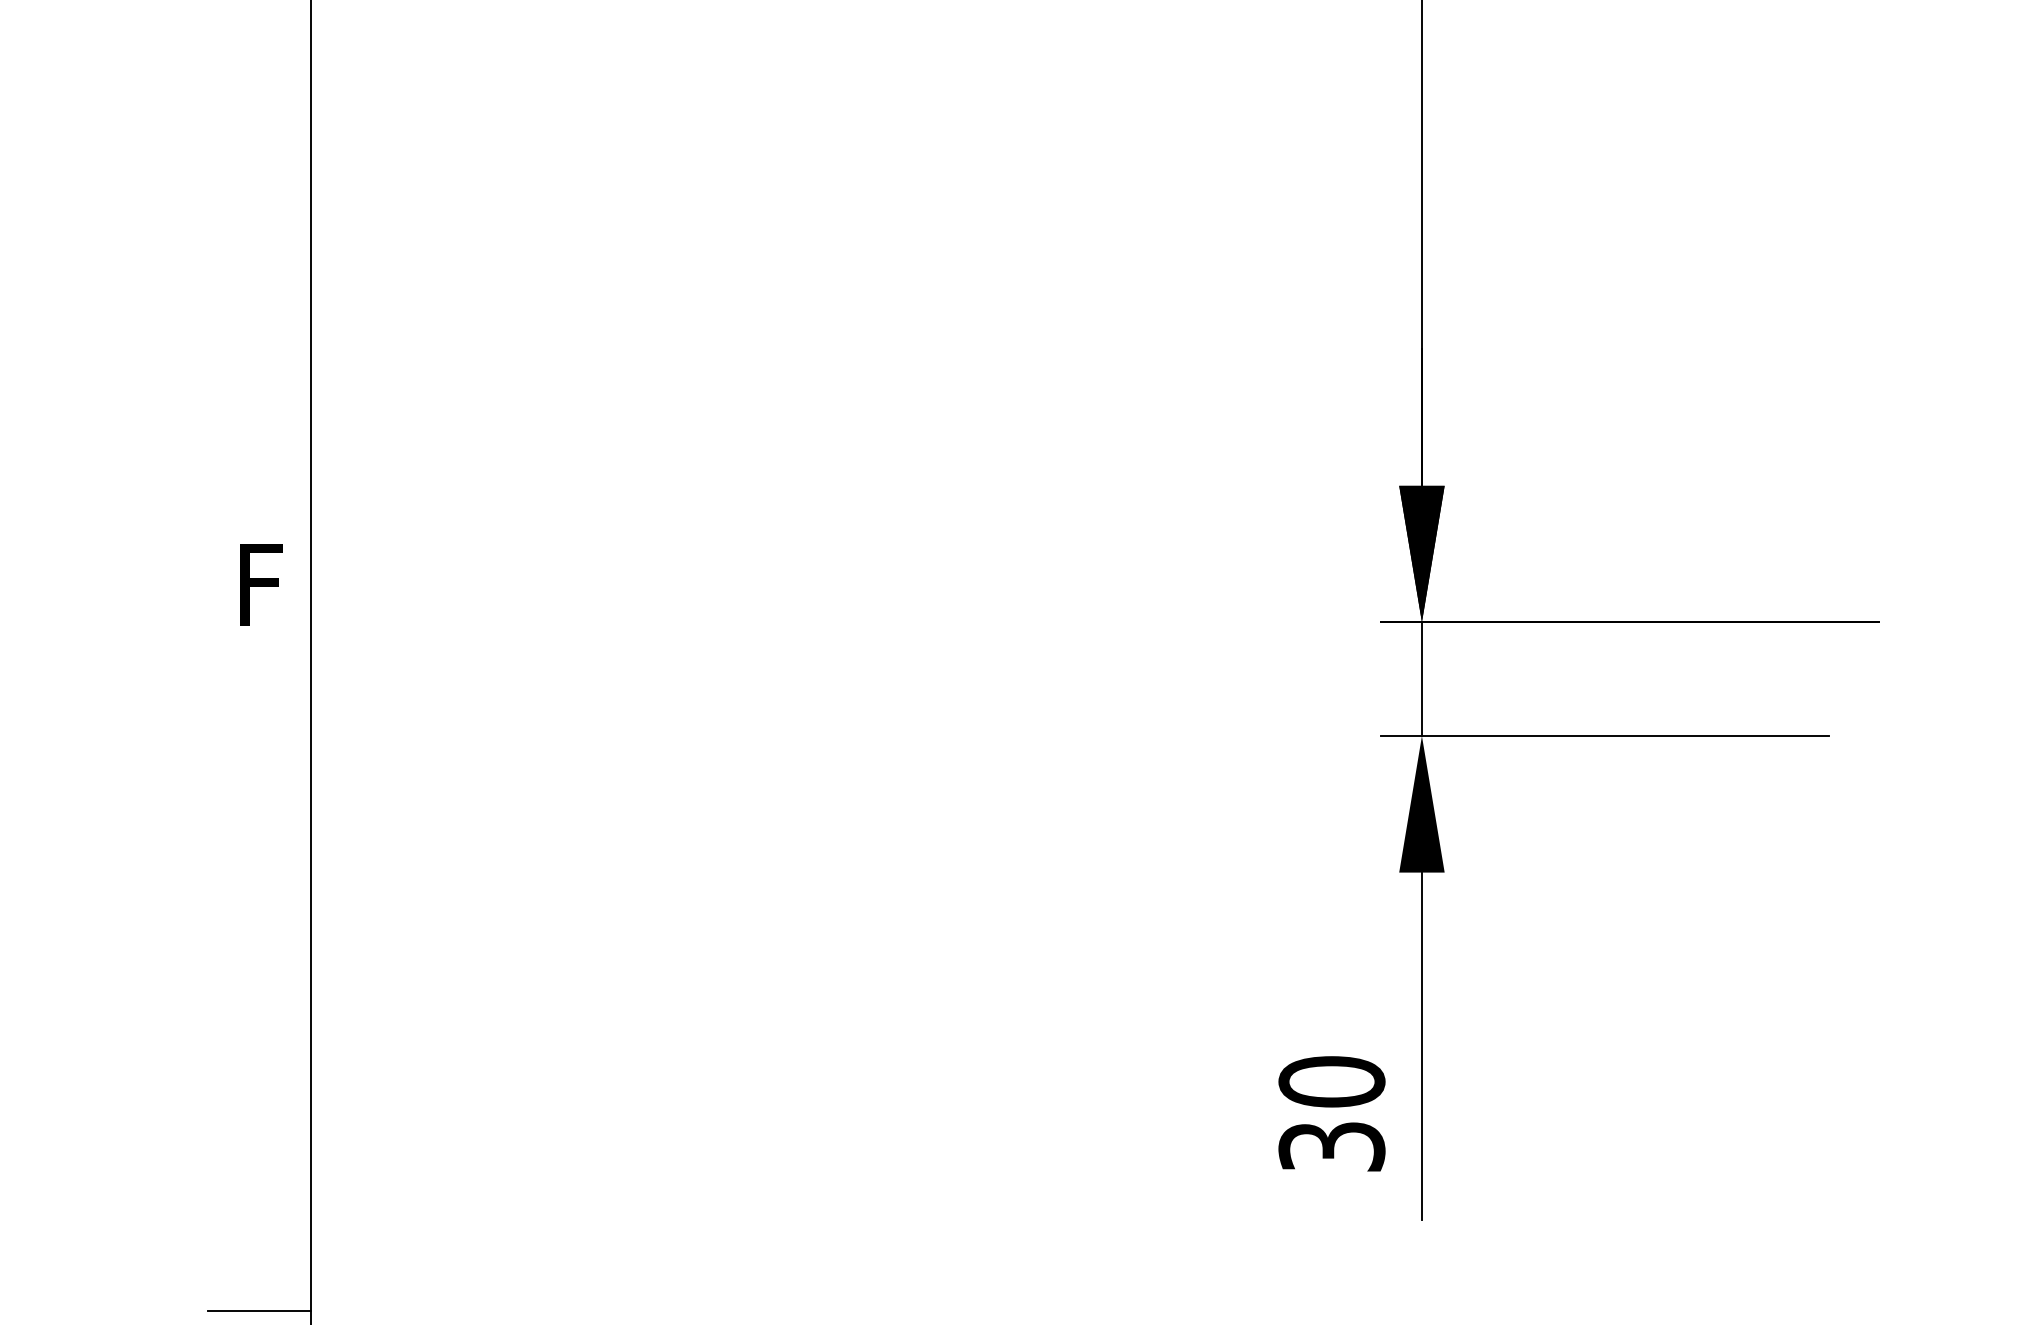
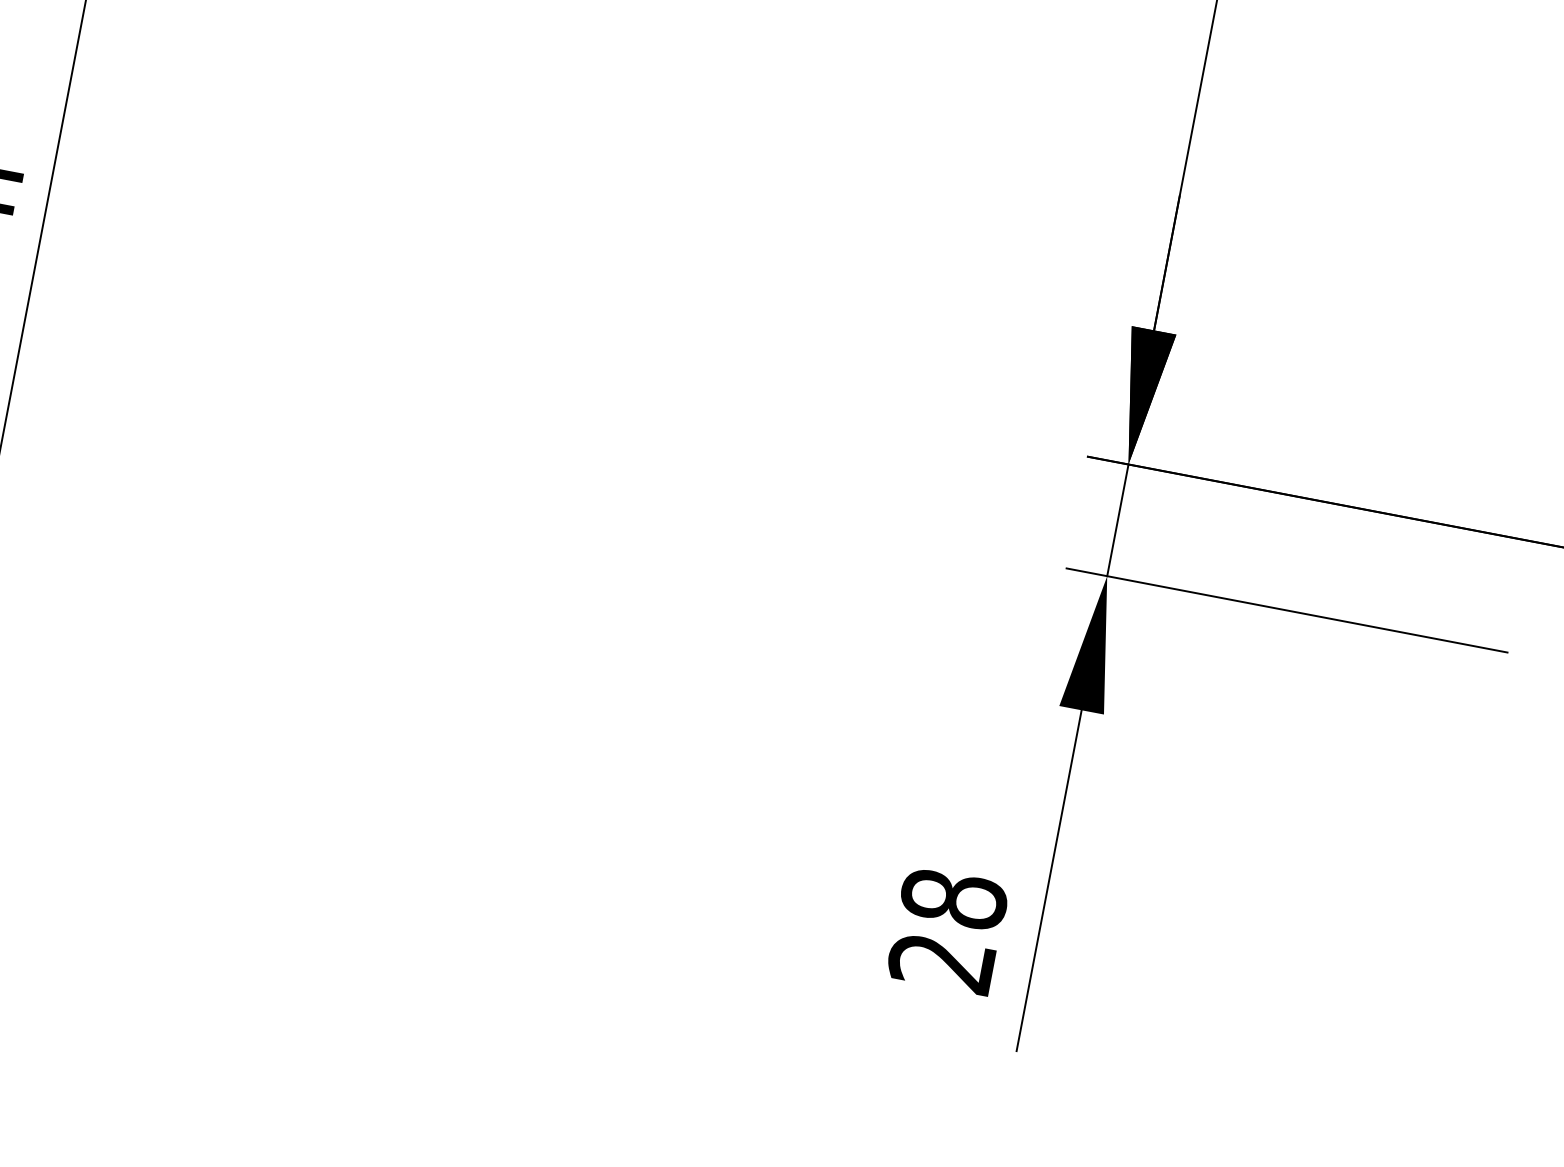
text: (1331, 1113) -> (947, 929), 30 -> 28

